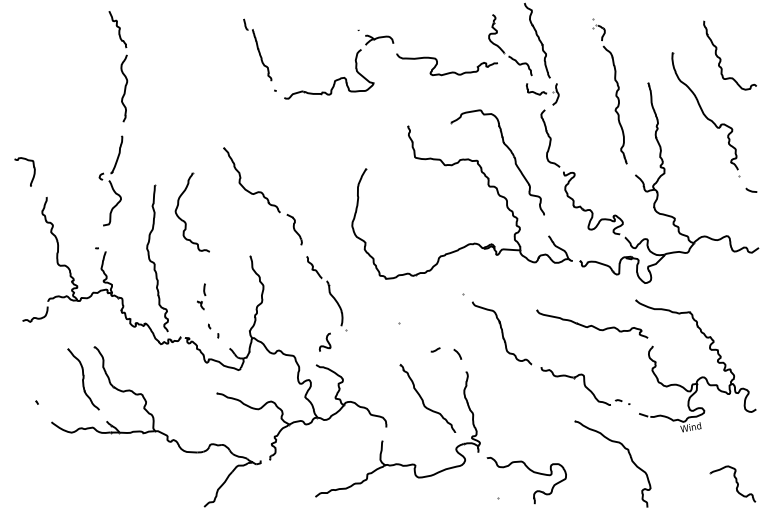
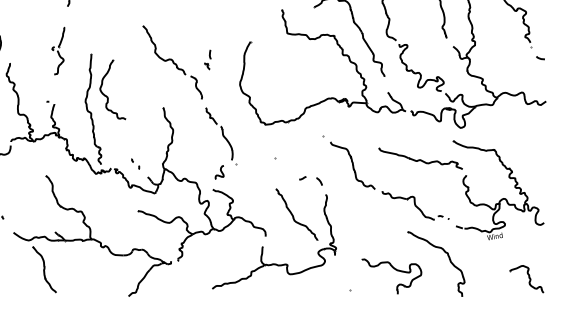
part: (110, 180) -> (58, 50), size x0.7
part: (184, 220) -> (106, 95), moved
part: (201, 296) -> (207, 59), moved
part: (83, 379) -> (44, 269), moved
part: (530, 471) -> (394, 269), moved

